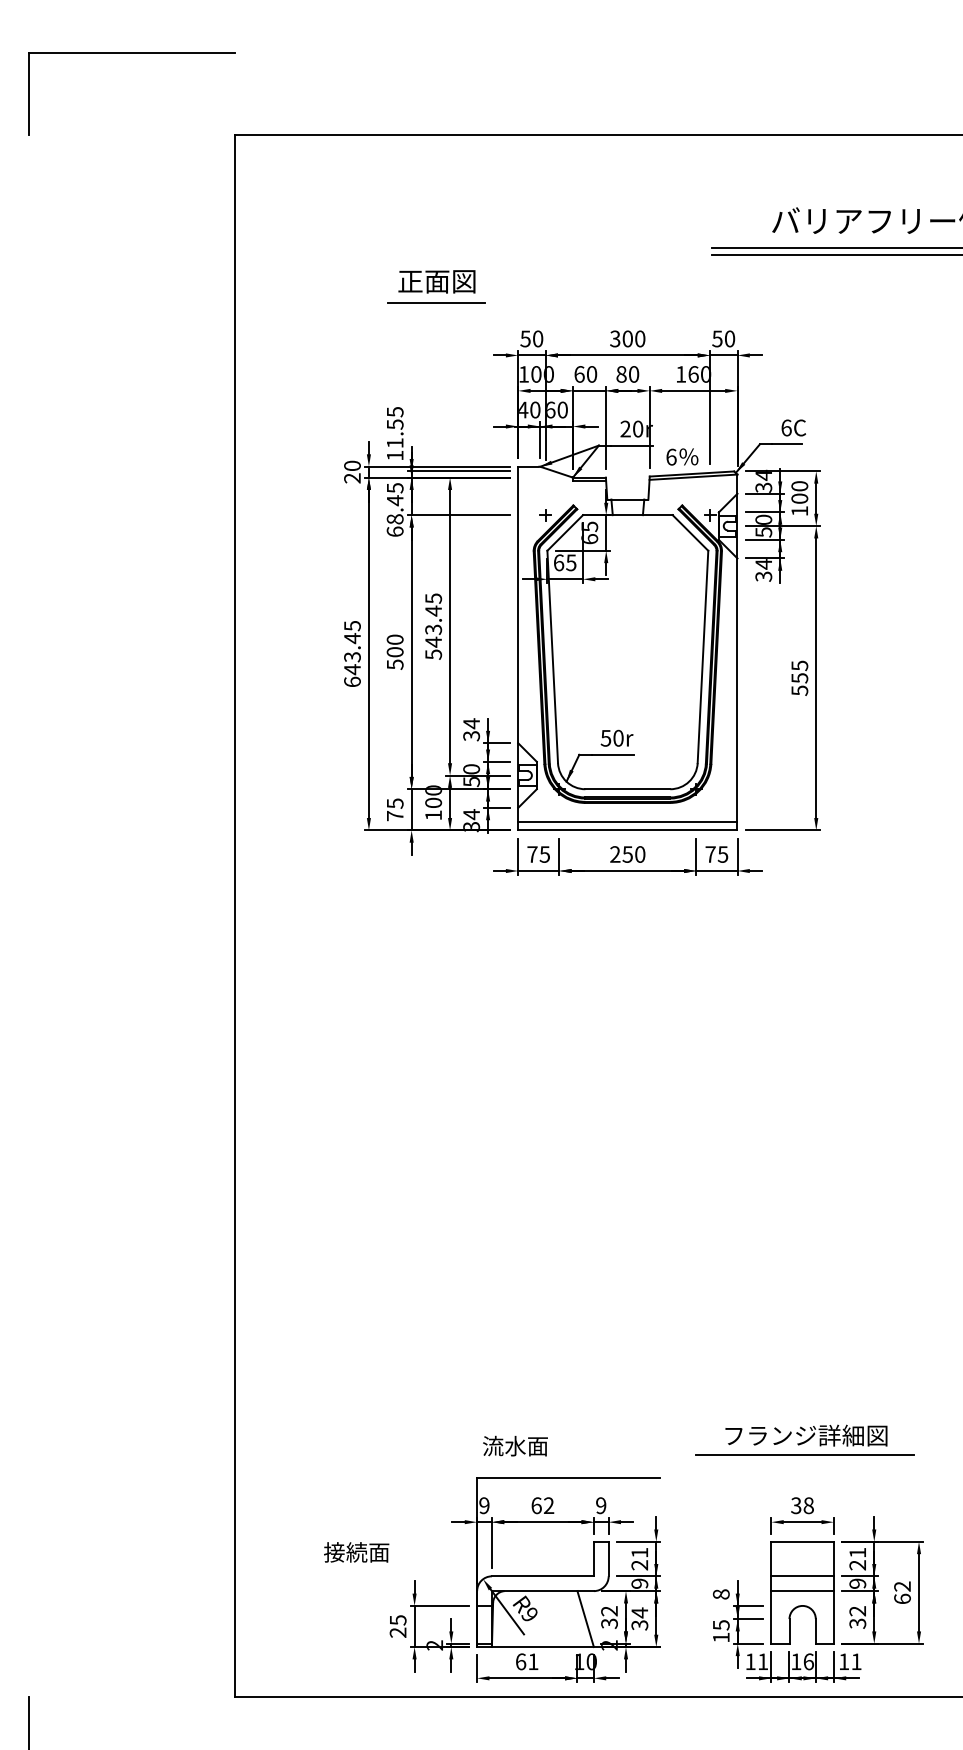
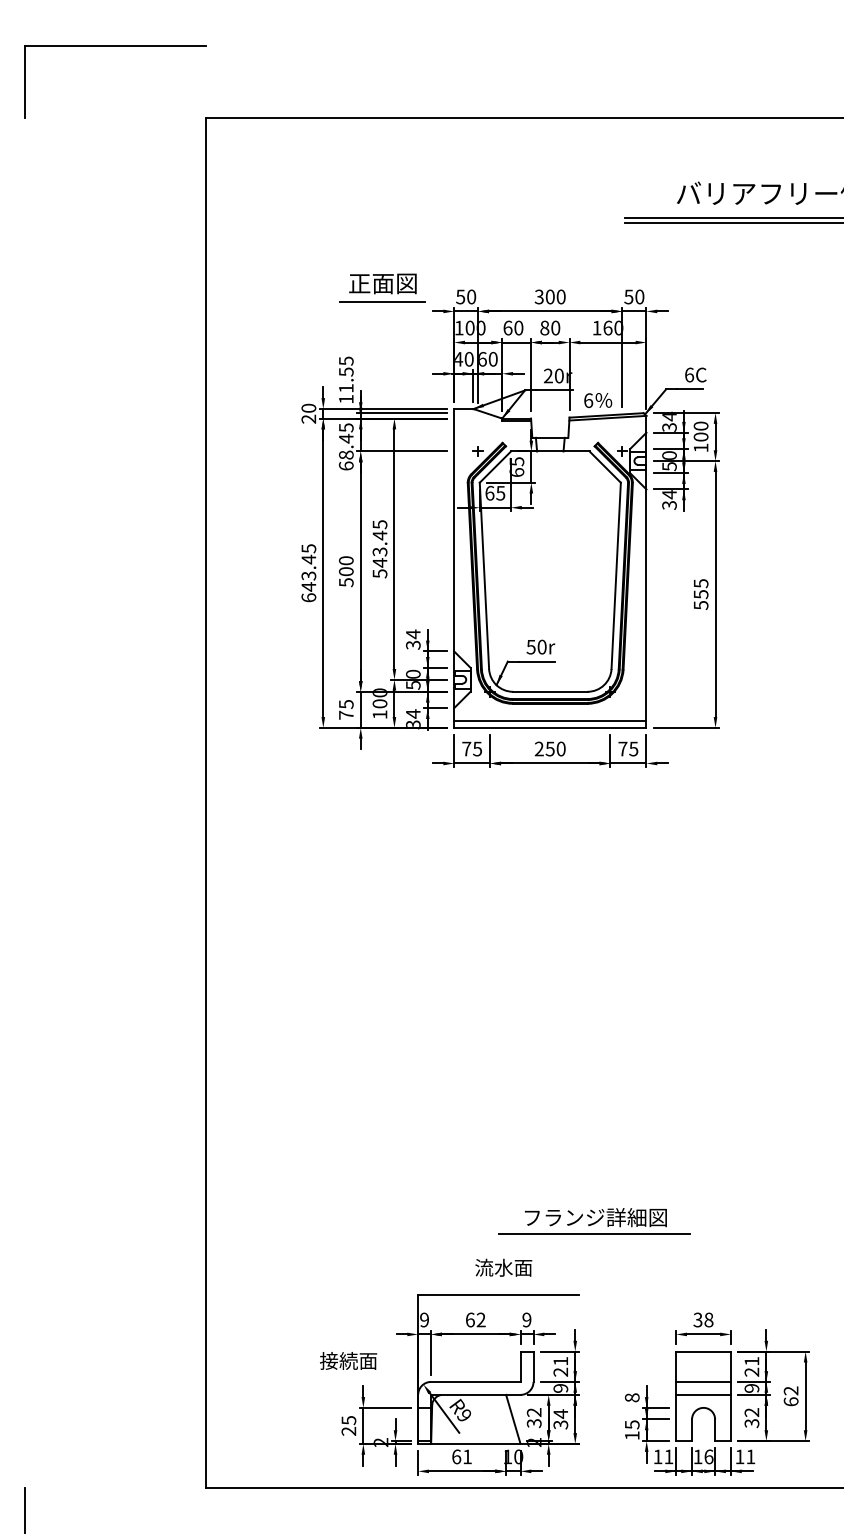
part: (436, 285) -> (382, 287), moved
part: (804, 1440) -> (594, 1221), moved
text: (515, 1445) -> (503, 1267), moved
text: (356, 1551) -> (348, 1360), moved

